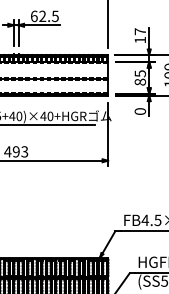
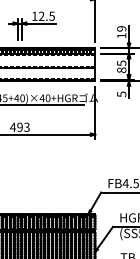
text: (33, 15) -> (34, 15), 62.5 -> 12.5
text: (140, 31) -> (121, 28), 17 -> 19
text: (140, 111) -> (121, 94), 0 -> 5

